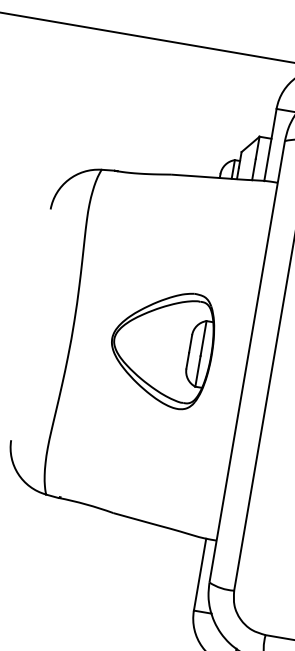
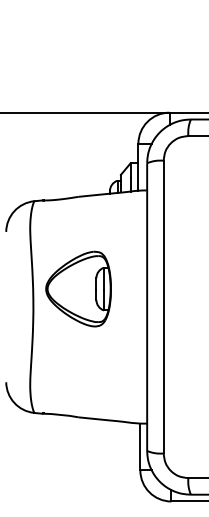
part: (161, 346) -> (78, 288), moved

